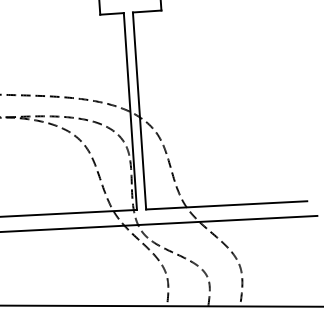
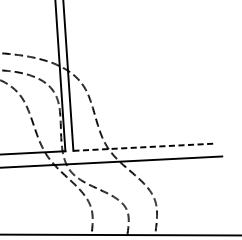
line: (226, 205) -> (143, 147), solid -> dashed

